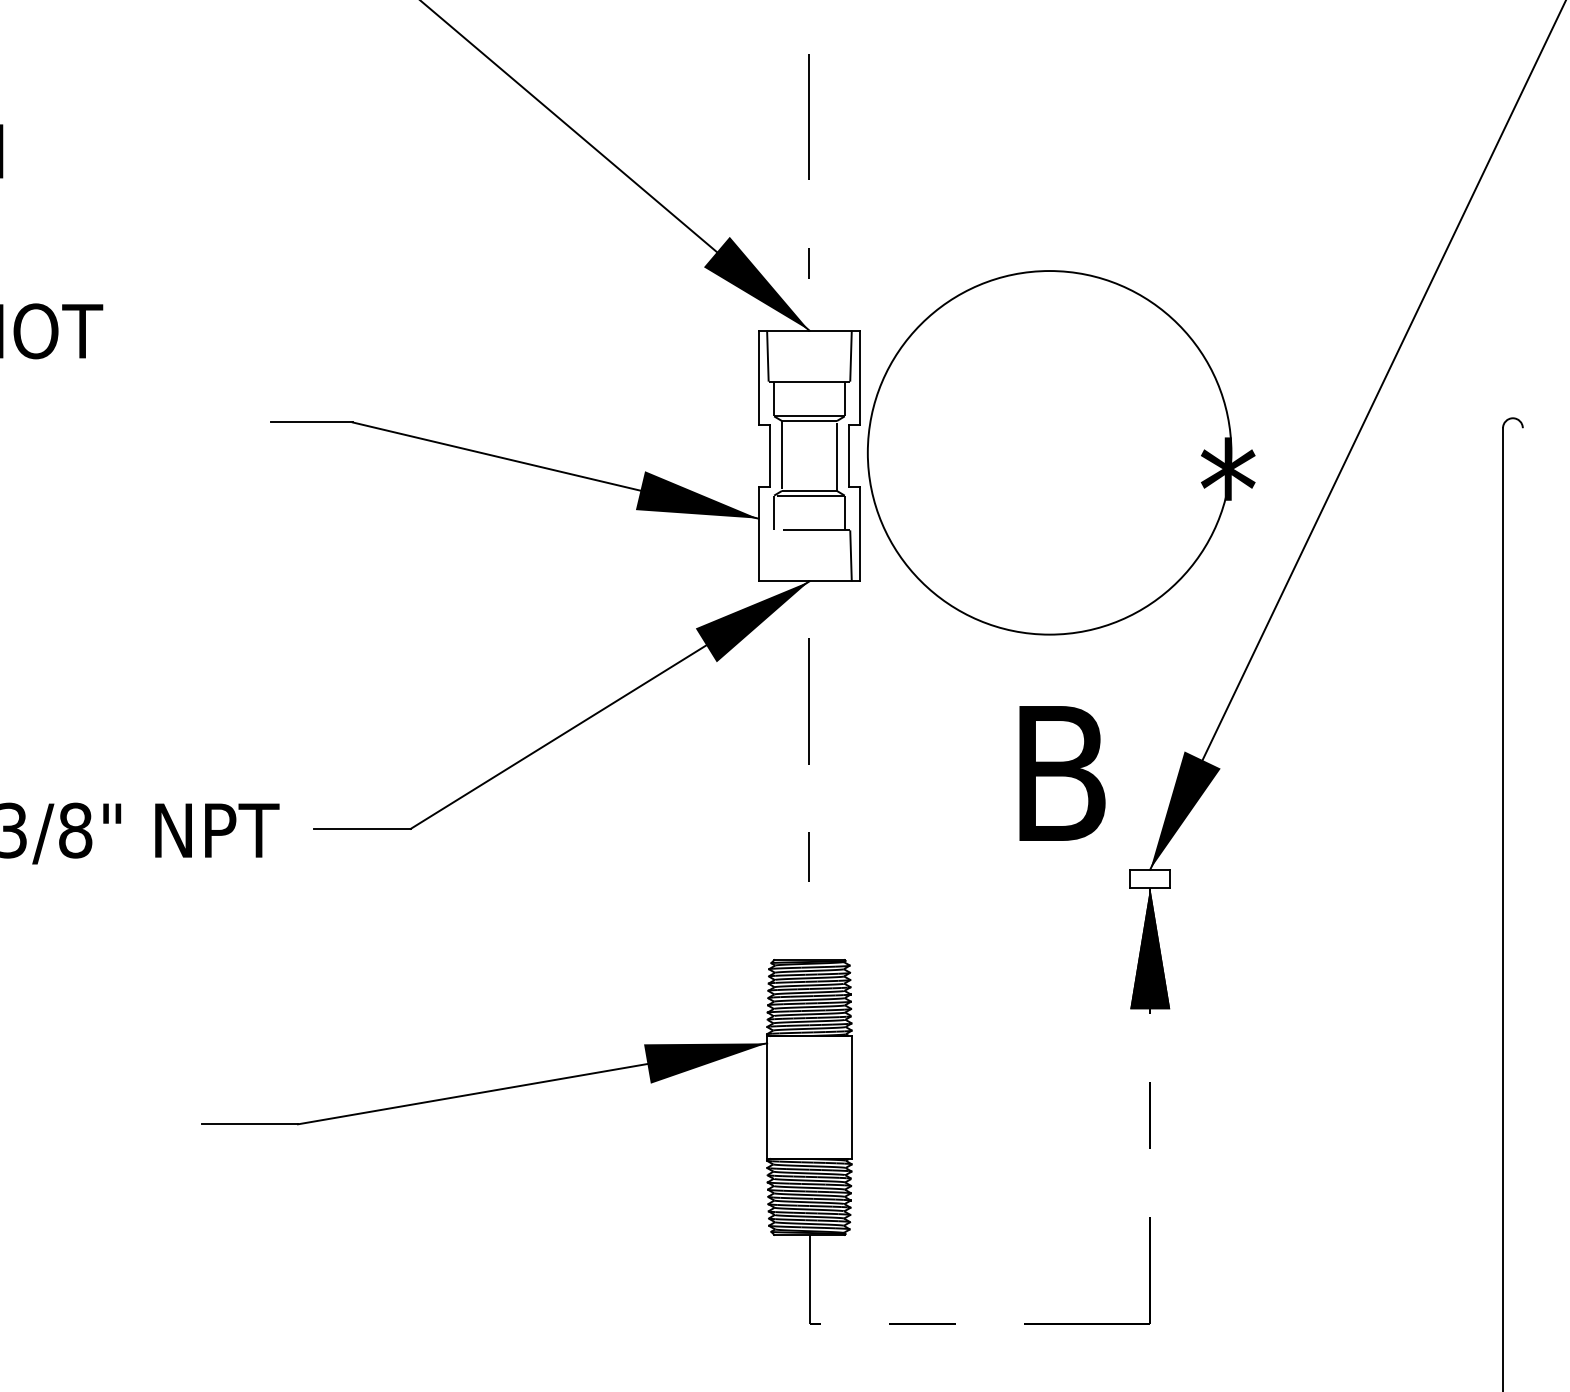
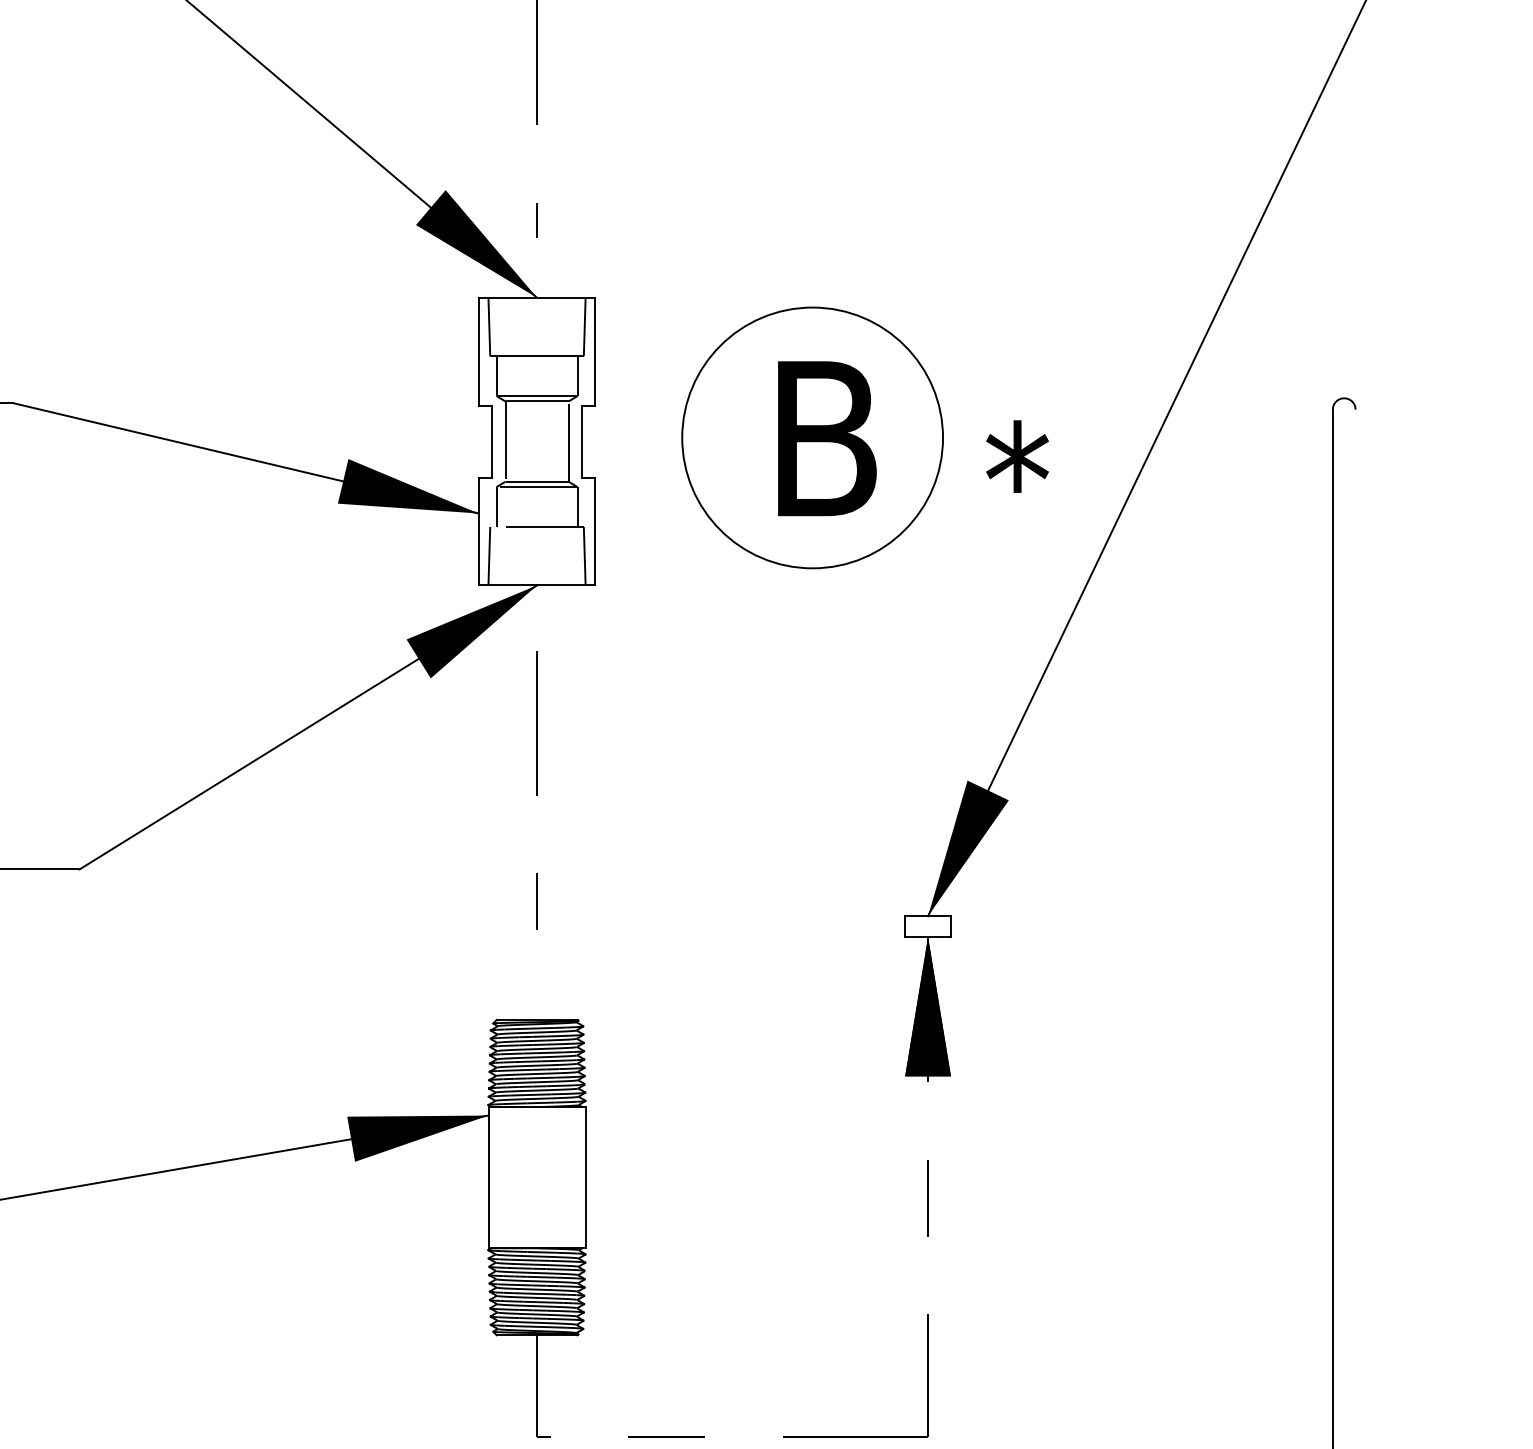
circle: (1049, 452) -> (812, 437), size x0.62
line: (767, 555) -> (488, 555), added
text: (1062, 773) -> (827, 438), moved

